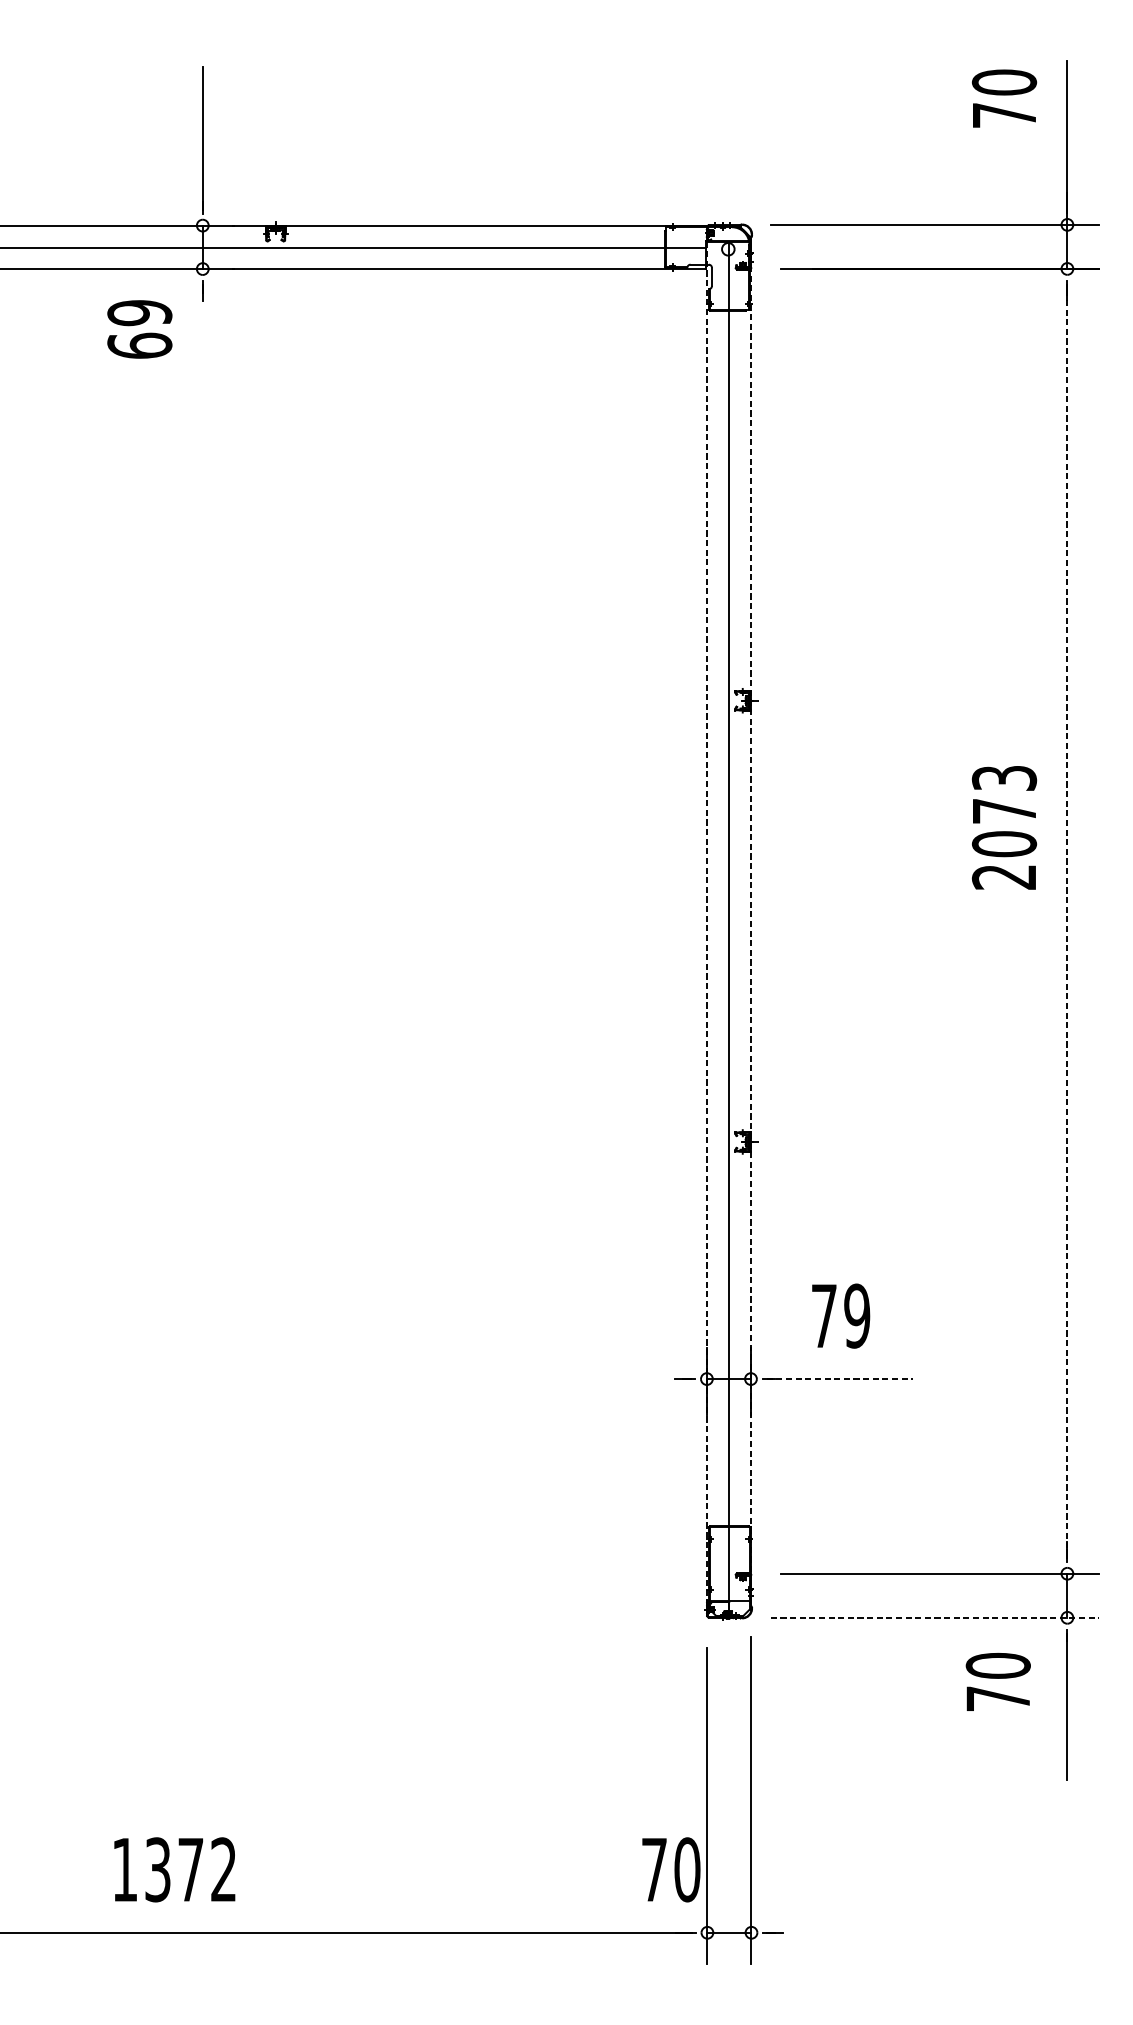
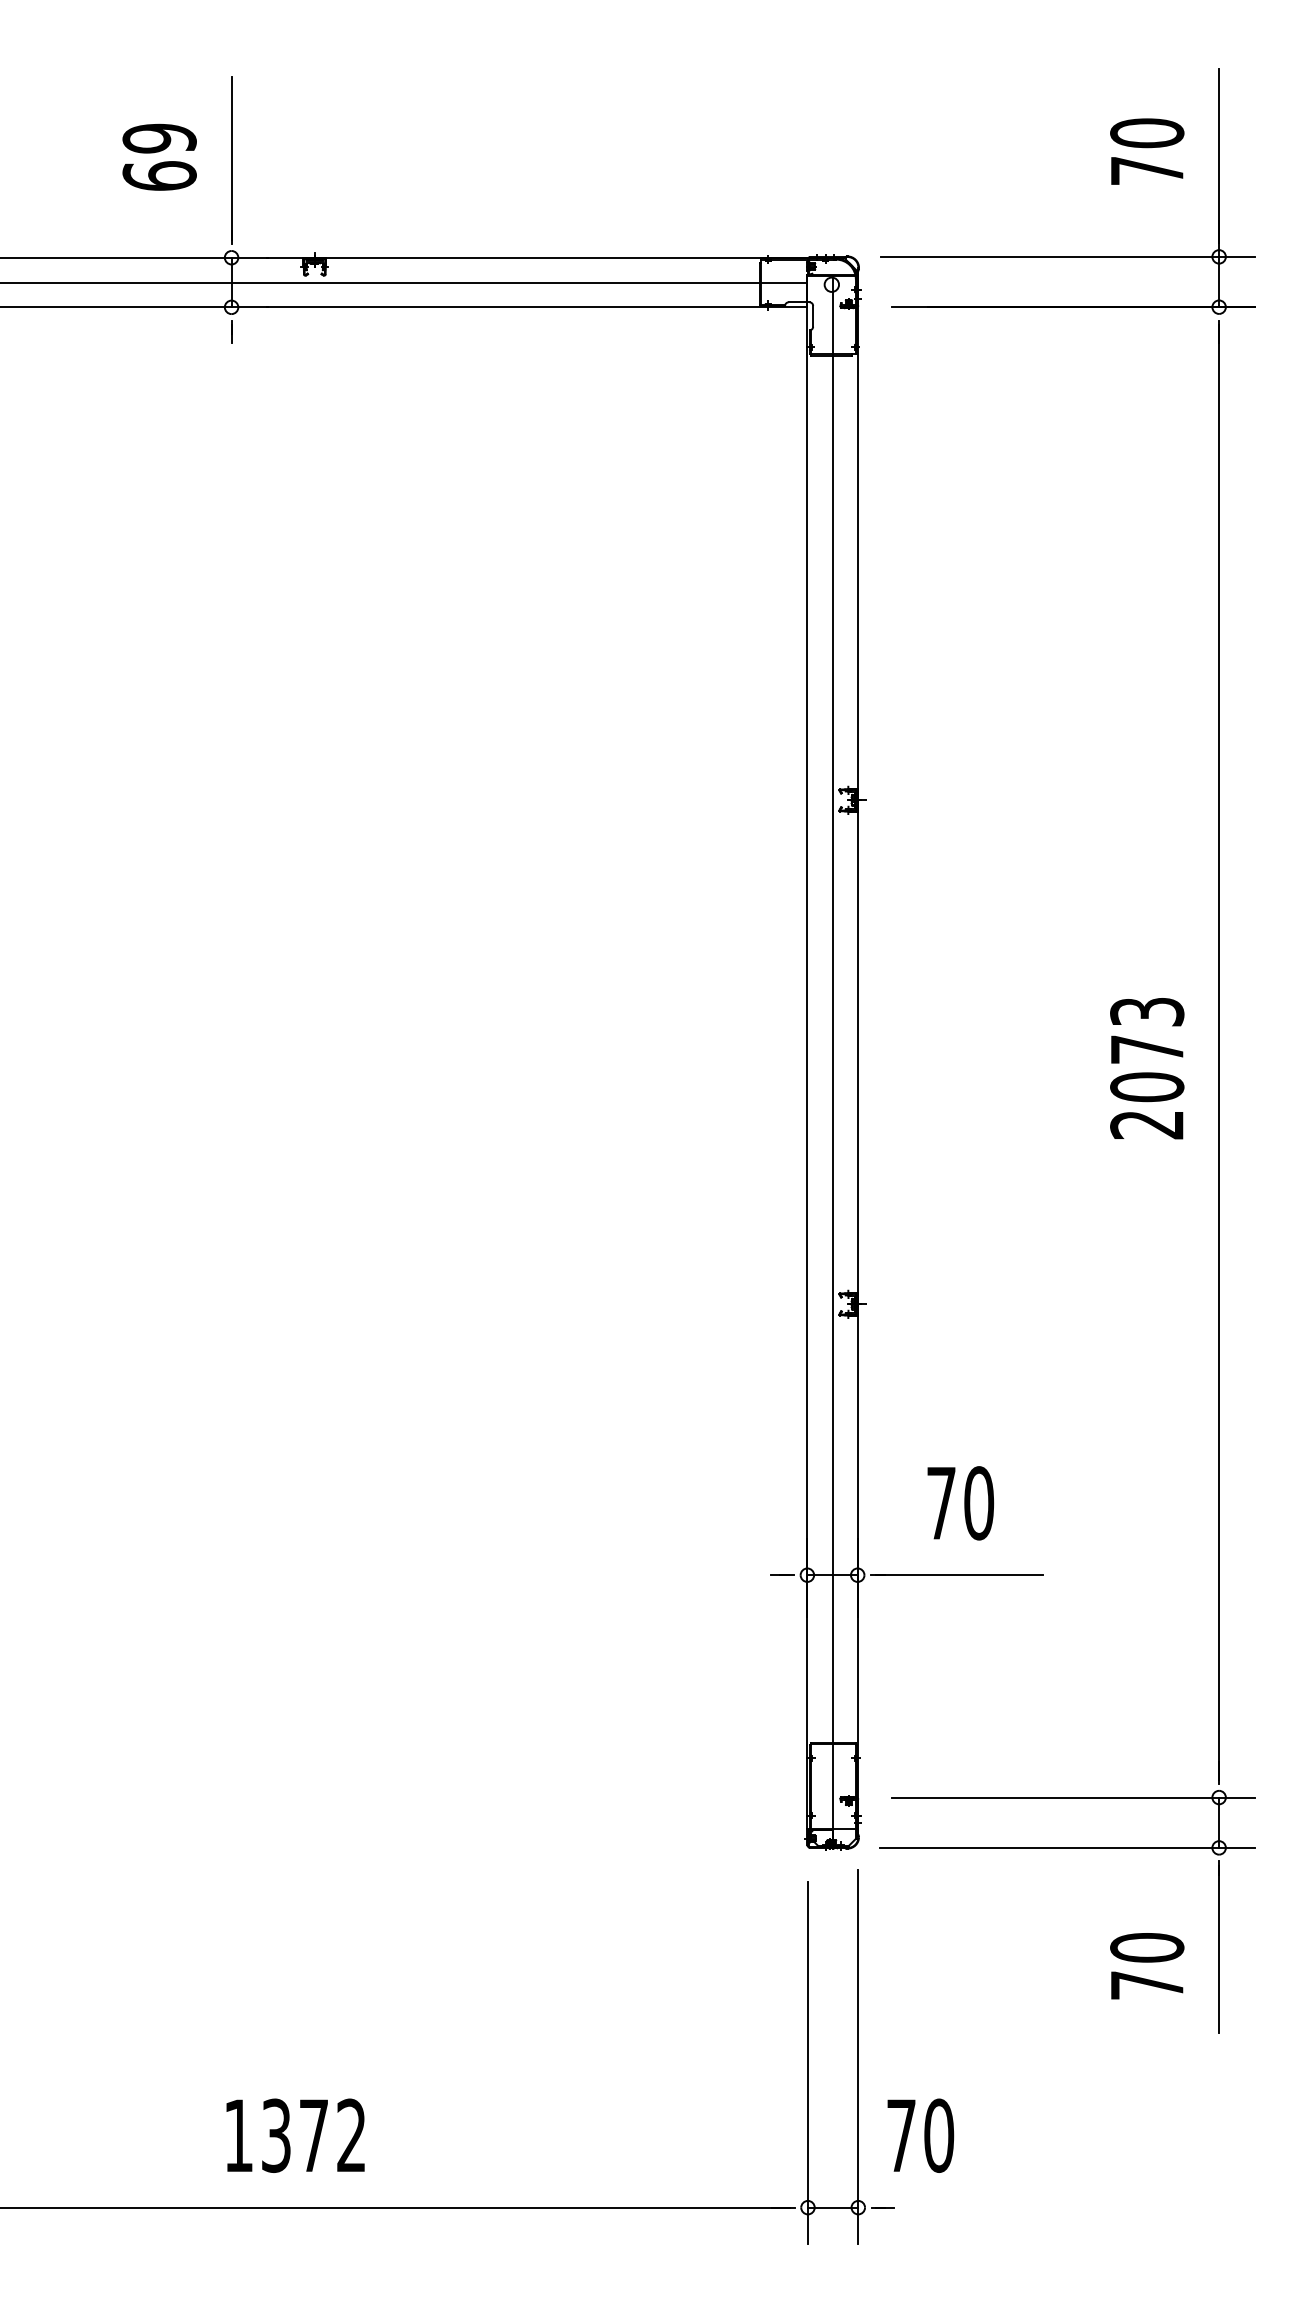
text: (1004, 98) -> (1147, 151), moved
text: (139, 328) -> (159, 156), moved
text: (1004, 827) -> (1147, 1068), moved
line: (750, 920) -> (857, 1051), dashed -> solid
line: (1067, 920) -> (1219, 1051), dashed -> solid
line: (707, 921) -> (807, 1052), dashed -> solid
text: (857, 1316) -> (979, 1503), 79 -> 70
line: (840, 1379) -> (959, 1575), dashed -> solid
line: (935, 1617) -> (1068, 1847), dashed -> solid
text: (998, 1682) -> (1147, 1966), moved
text: (174, 1869) -> (295, 2135), moved
text: (671, 1869) -> (920, 2135), moved

